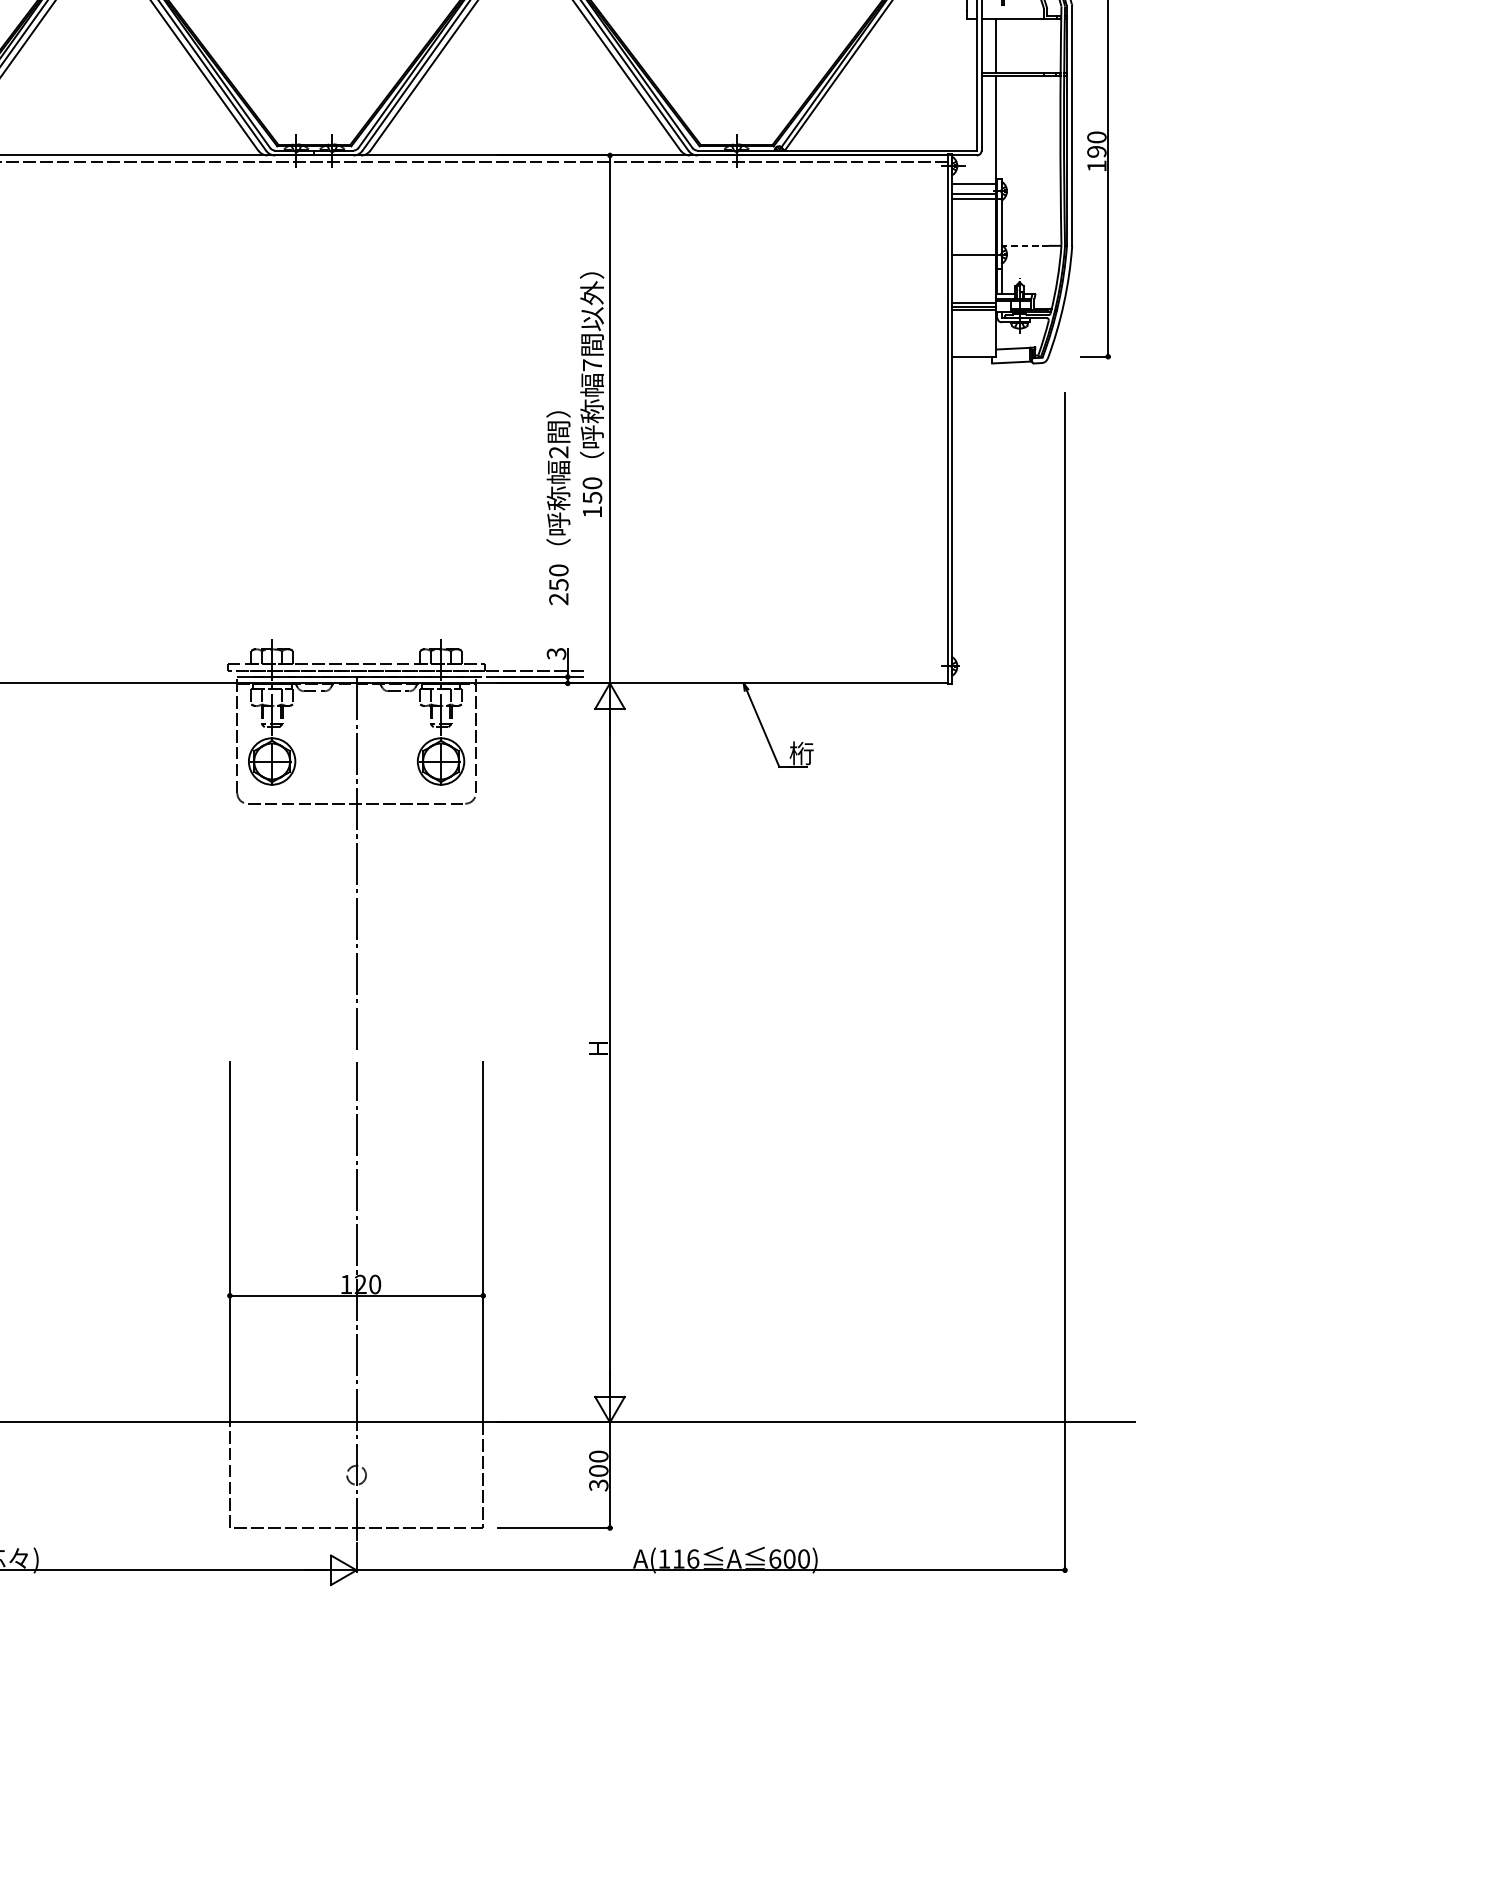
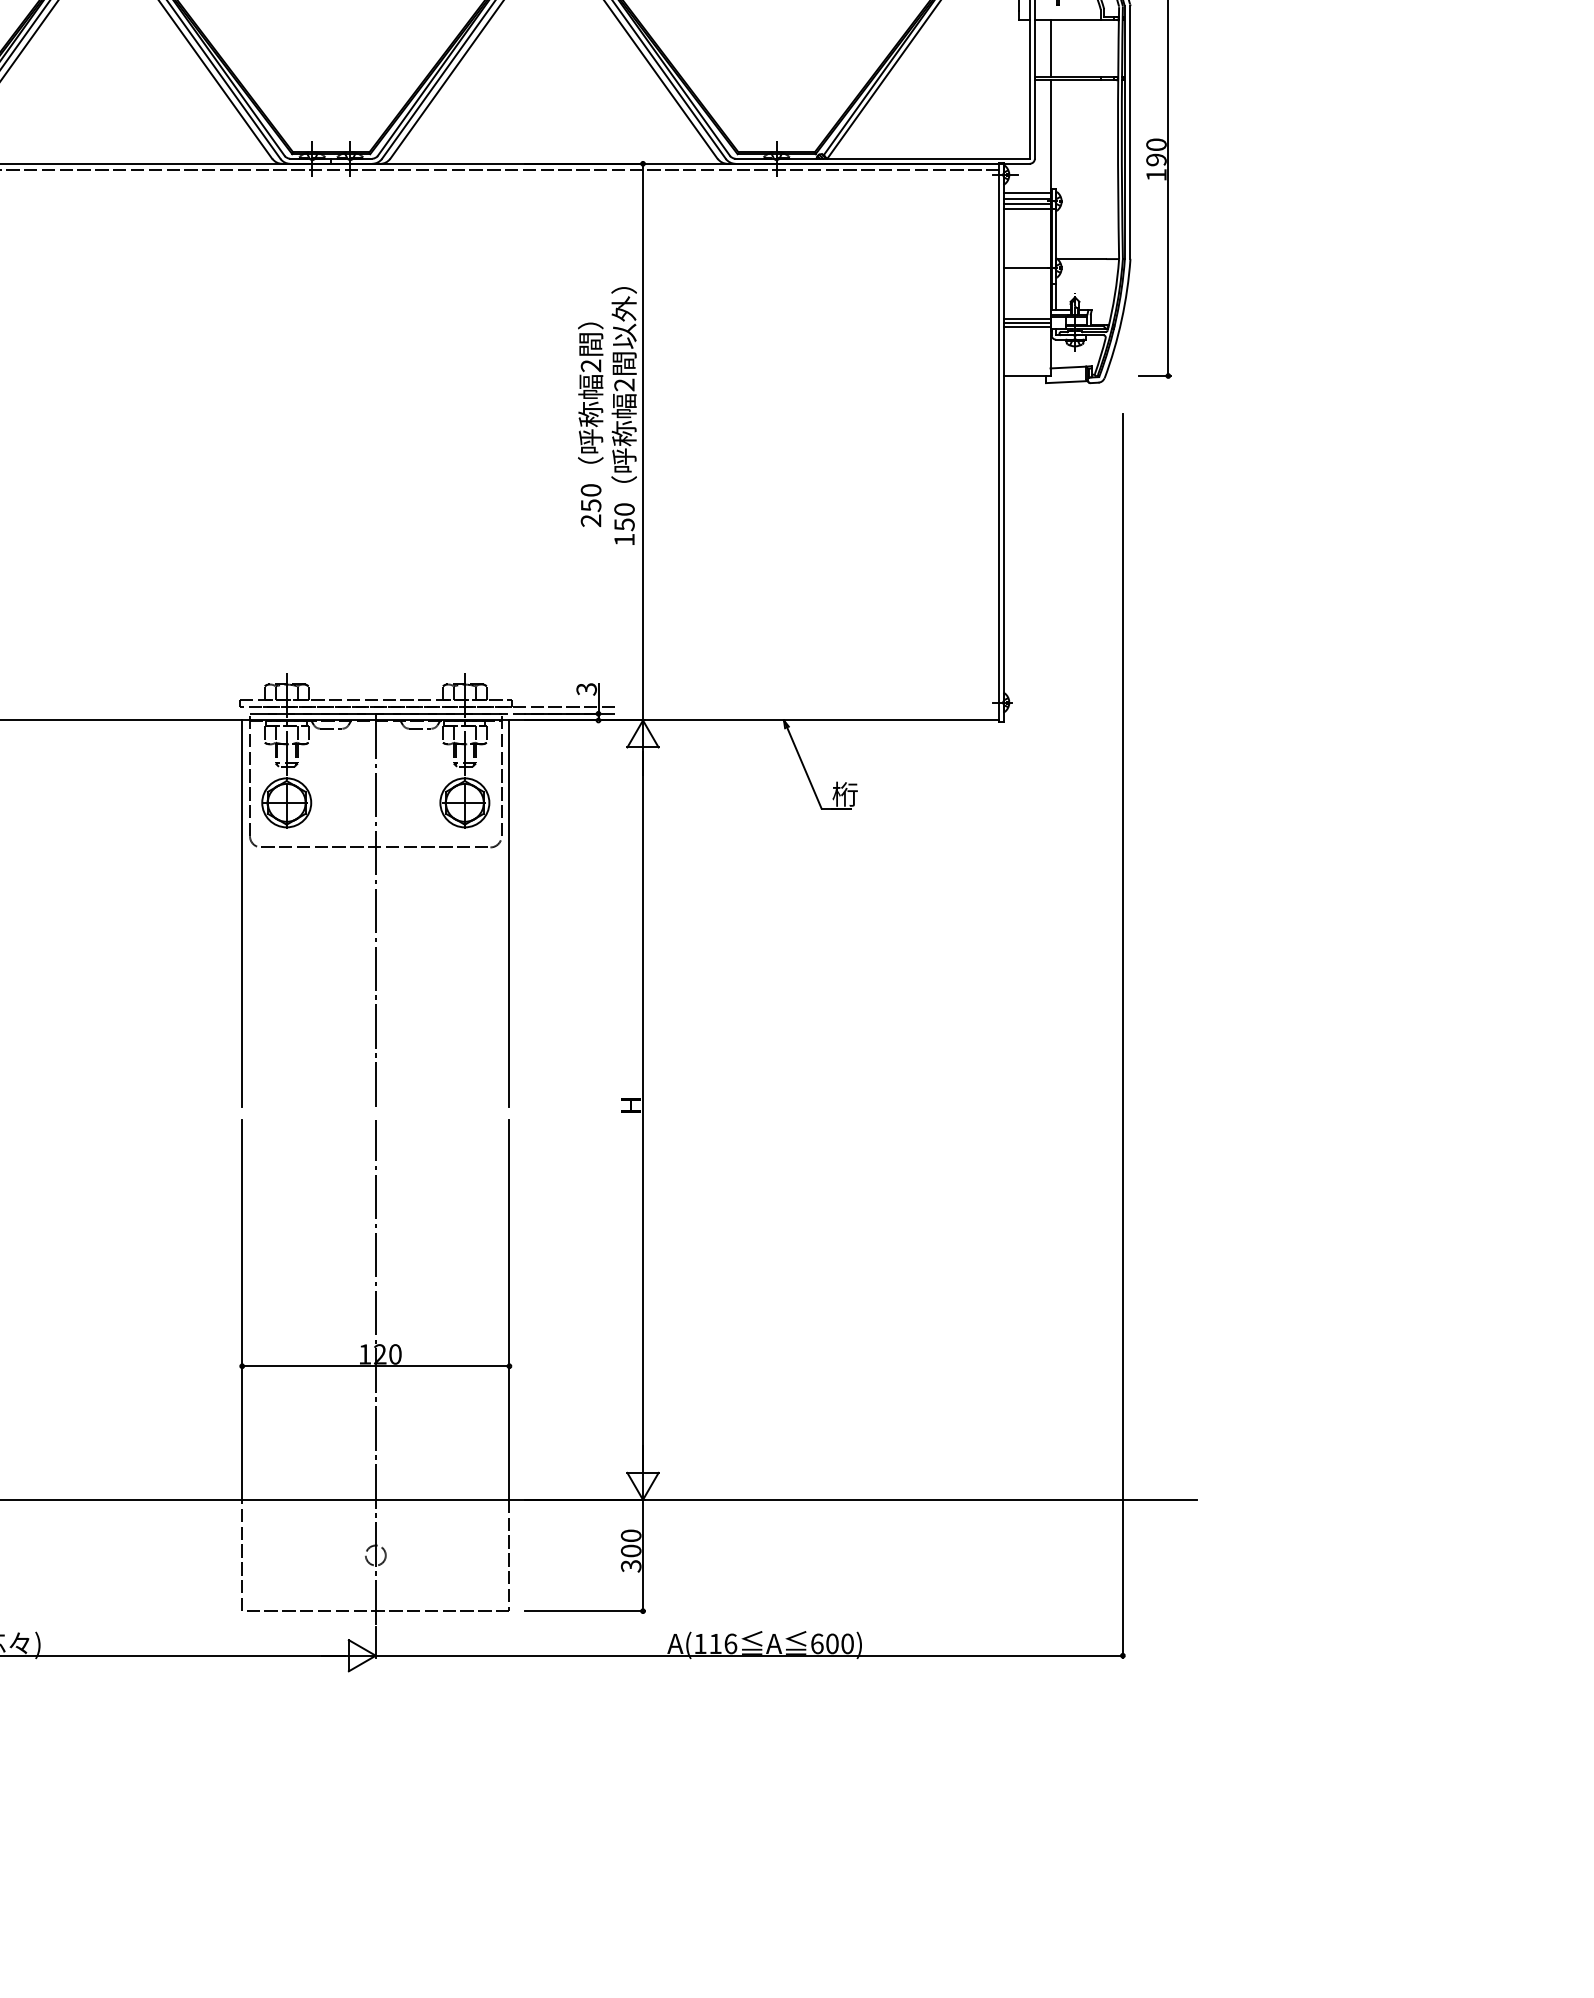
line: (973, 188) -> (1026, 198), added
line: (1025, 245) -> (1081, 258), dashed -> solid
text: (592, 364) -> (624, 384), 7 -> 2
text: (558, 507) -> (590, 424), moved
line: (230, 866) -> (242, 913), added
line: (483, 866) -> (509, 913), added

